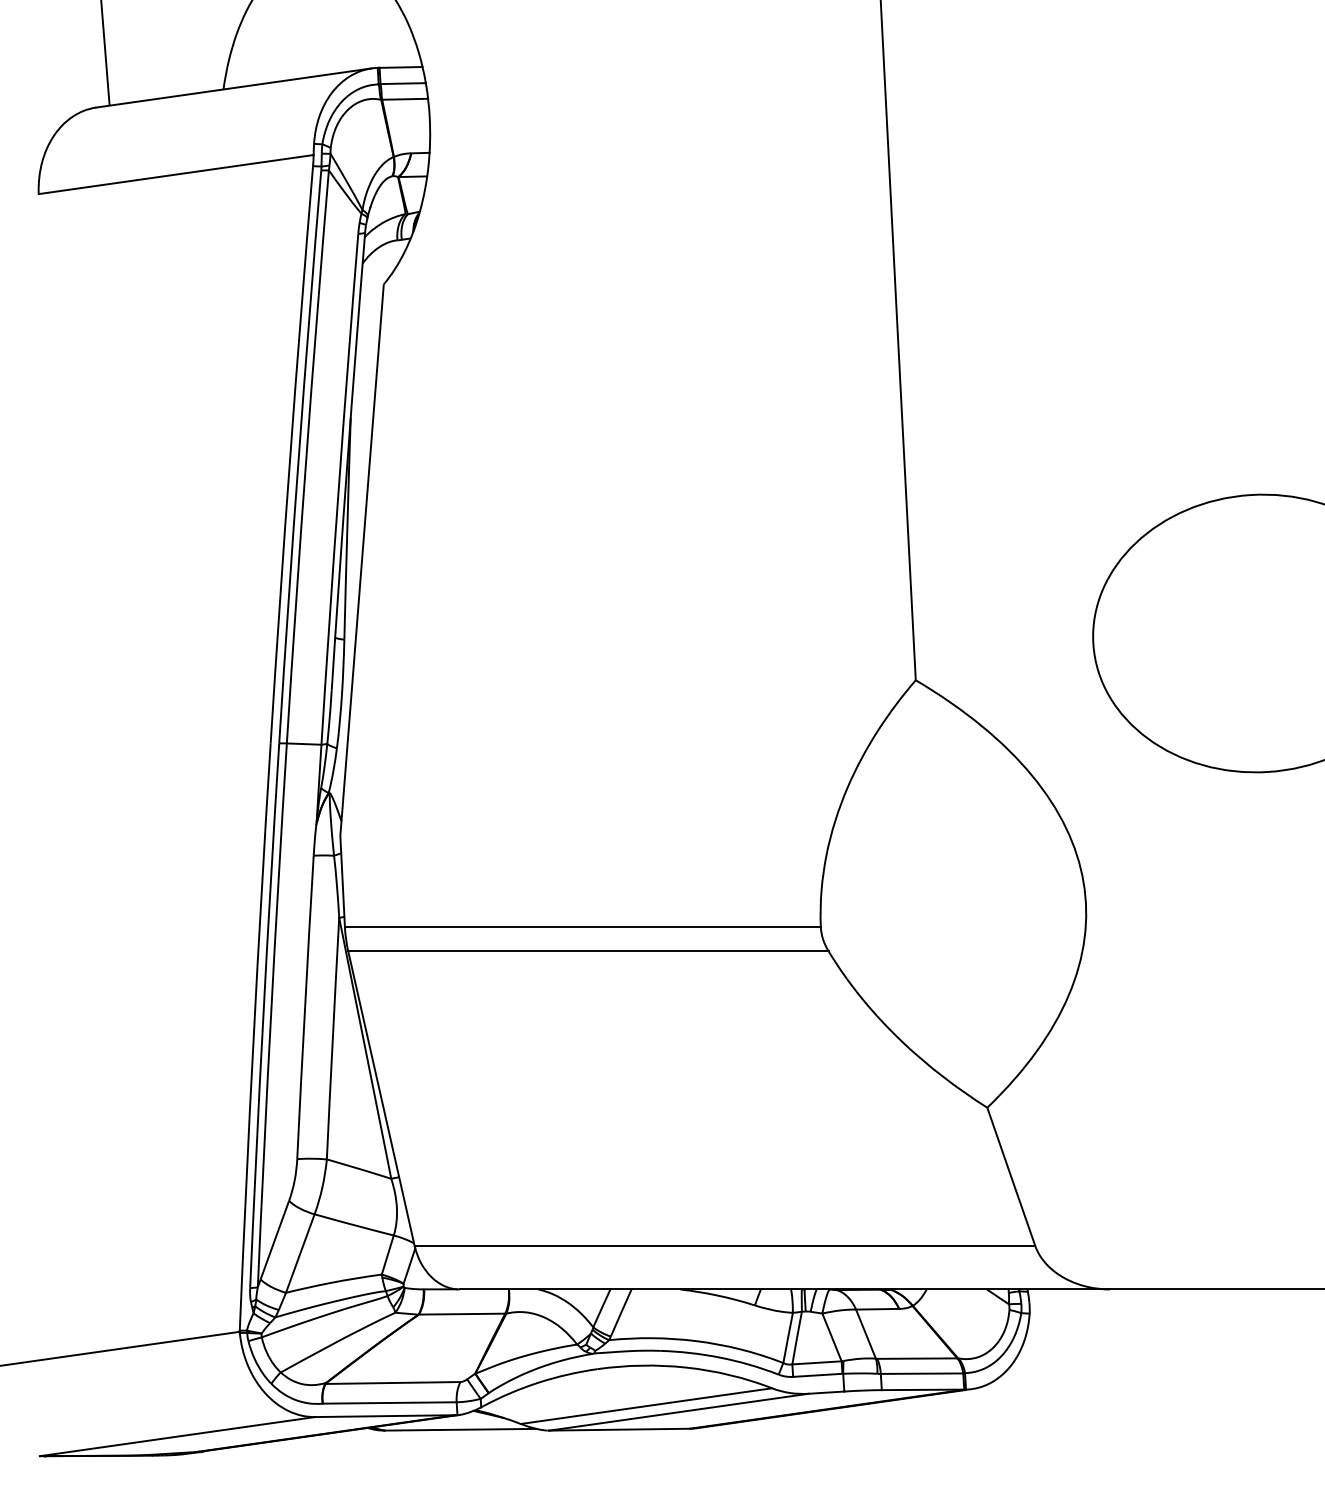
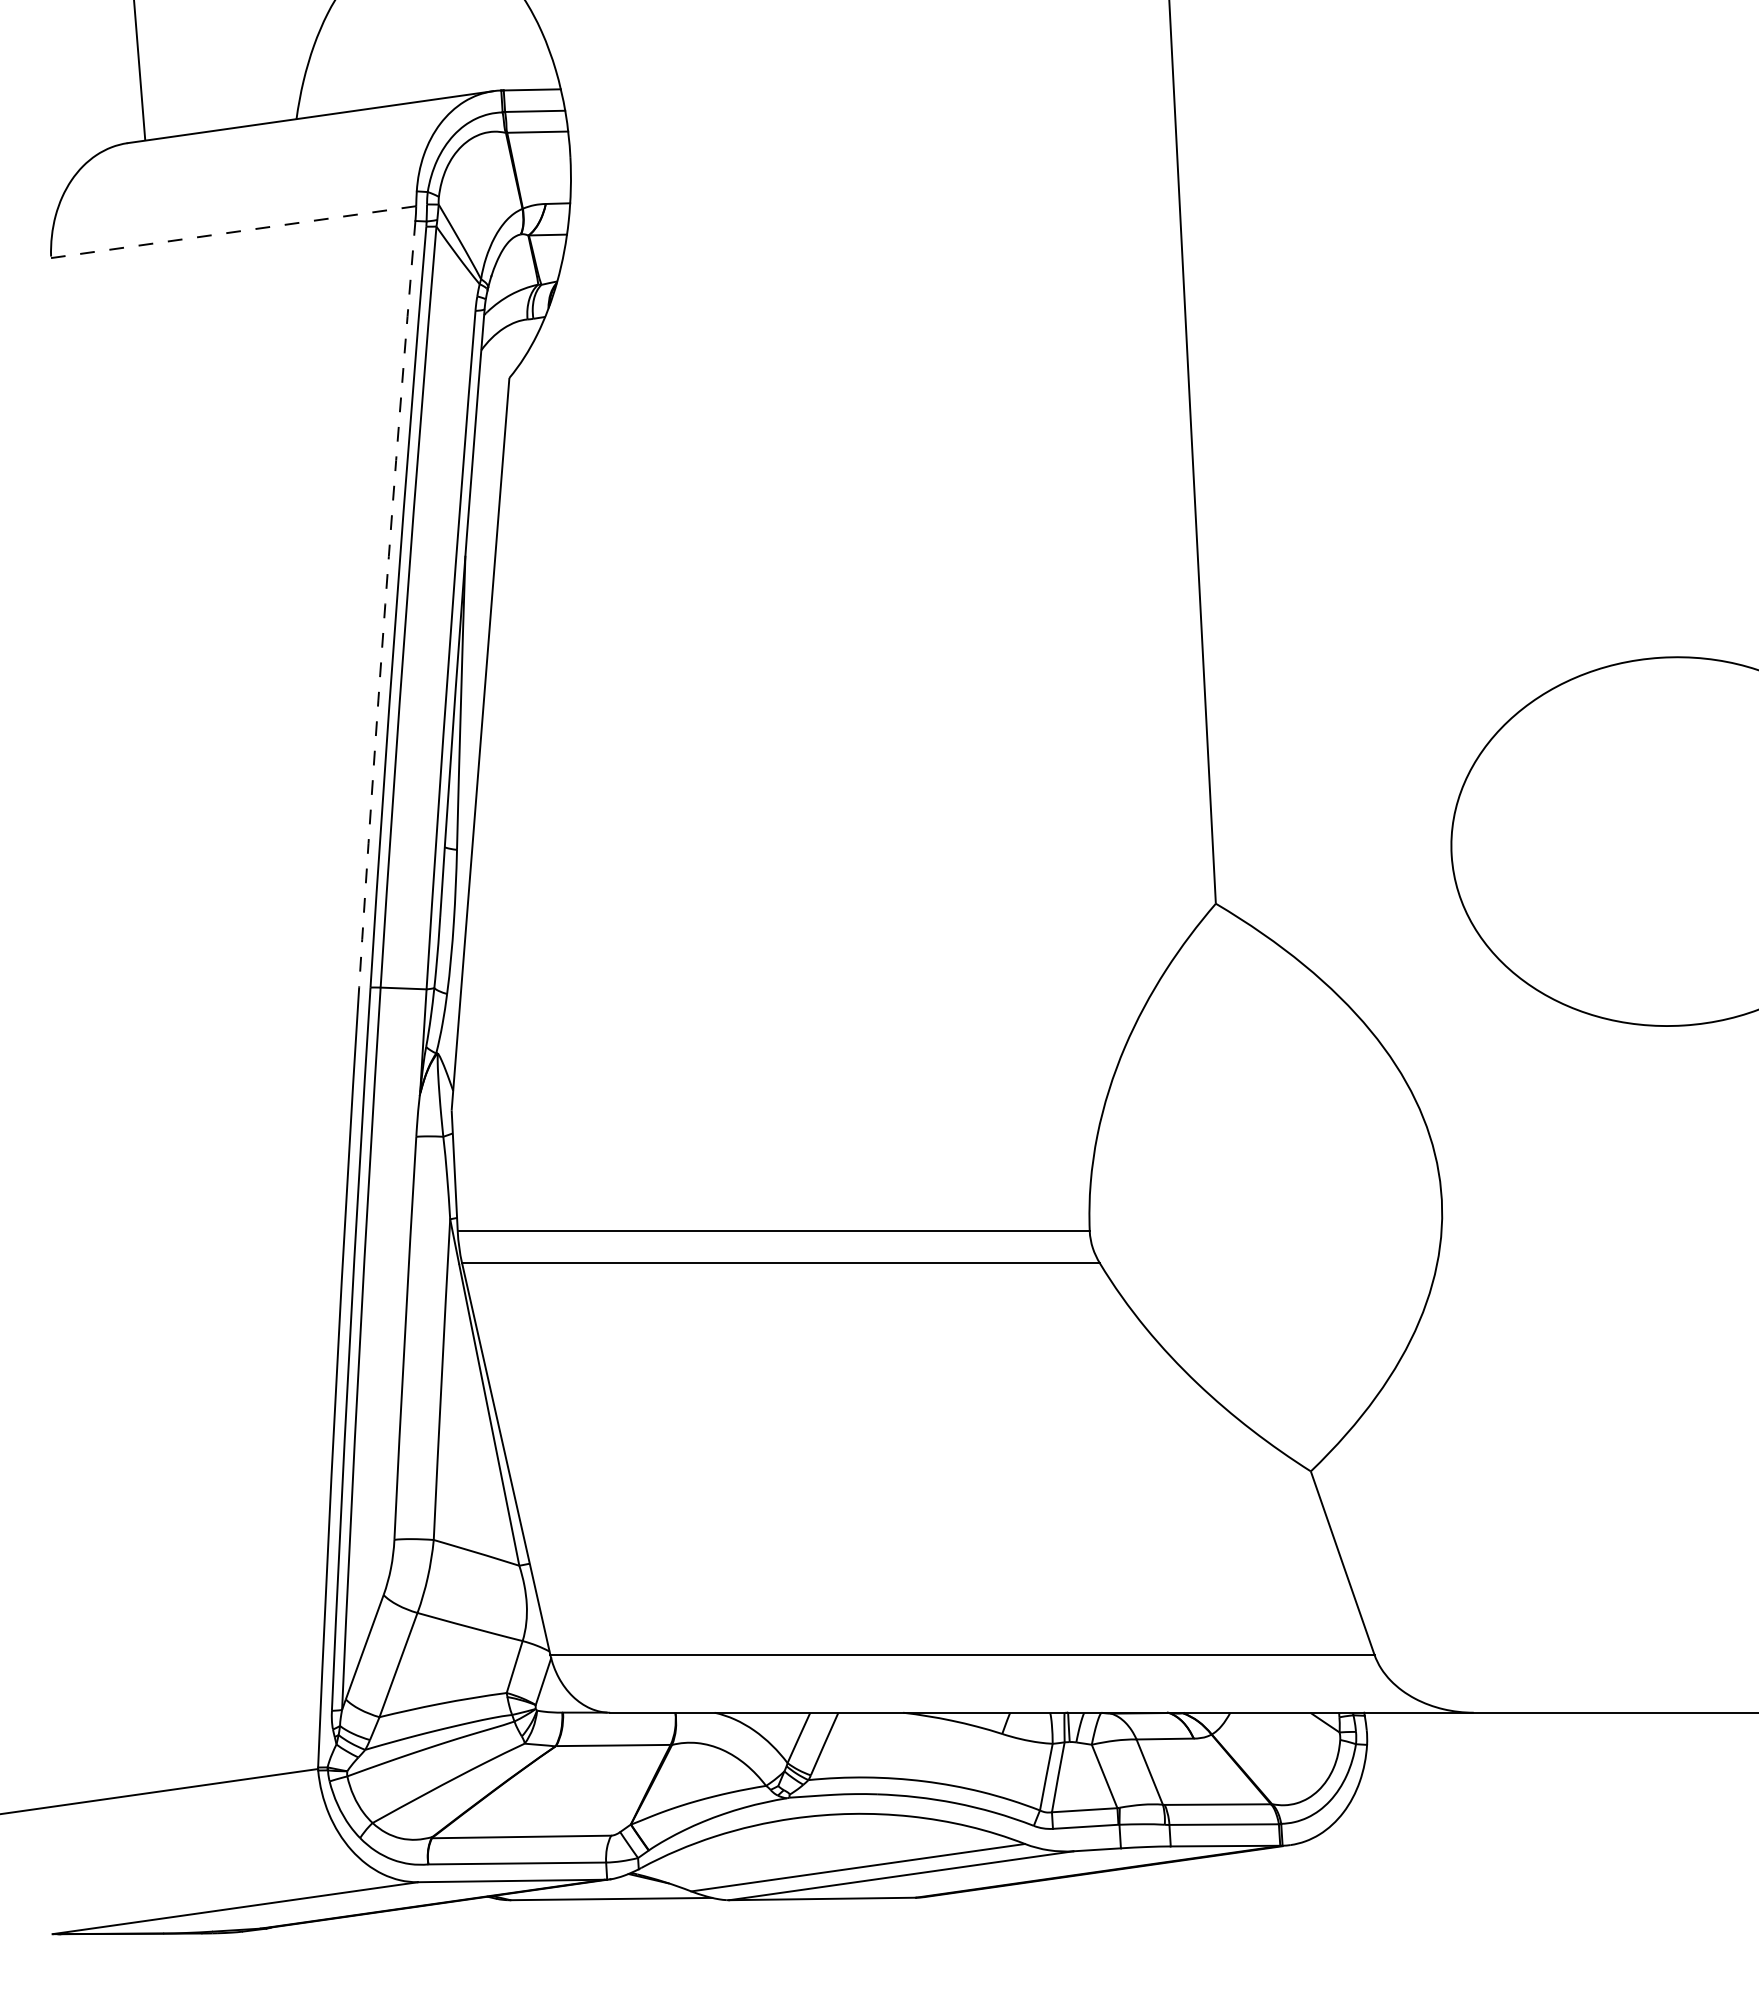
line: (176, 174) -> (233, 232), solid -> dashed
arc: (290, 454) -> (385, 604), solid -> dashed

